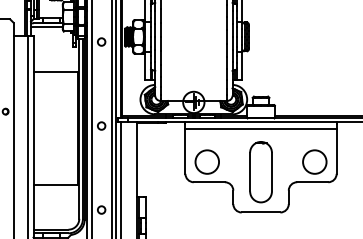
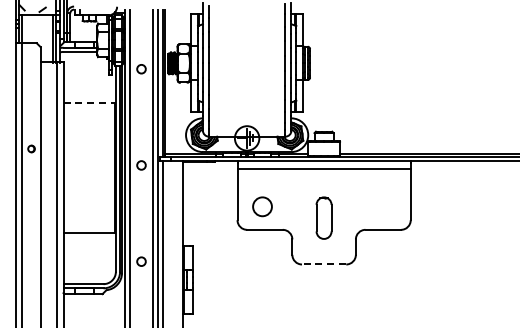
line: (56, 71) -> (89, 103), solid -> dashed
circle: (207, 161) -> (262, 206), size x0.7
circle: (314, 161) -> (385, 206), removed
part: (260, 171) -> (323, 217), size x0.6
line: (260, 212) -> (323, 264), solid -> dashed

